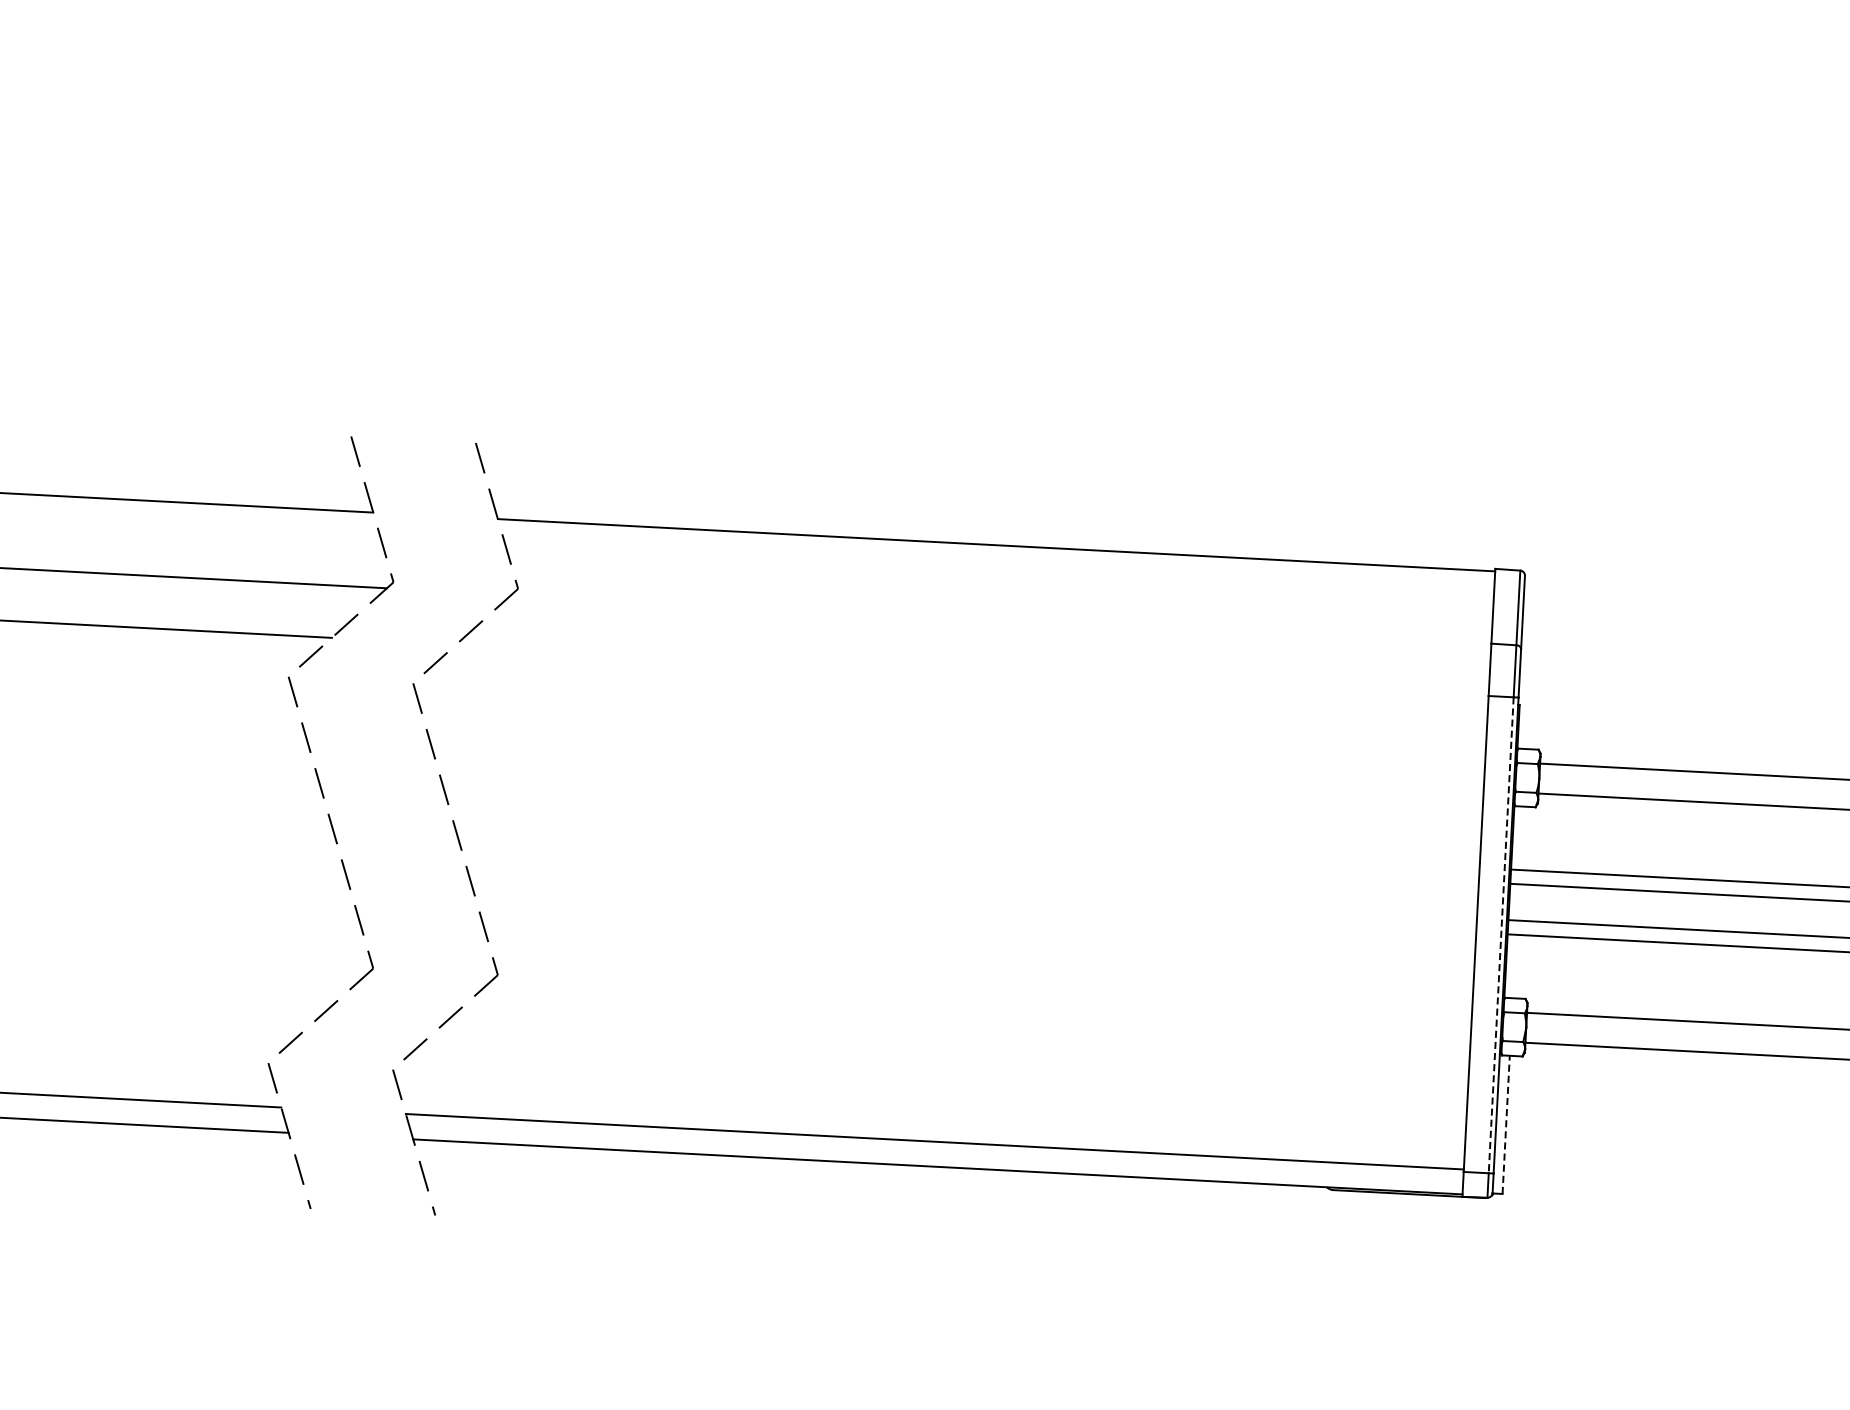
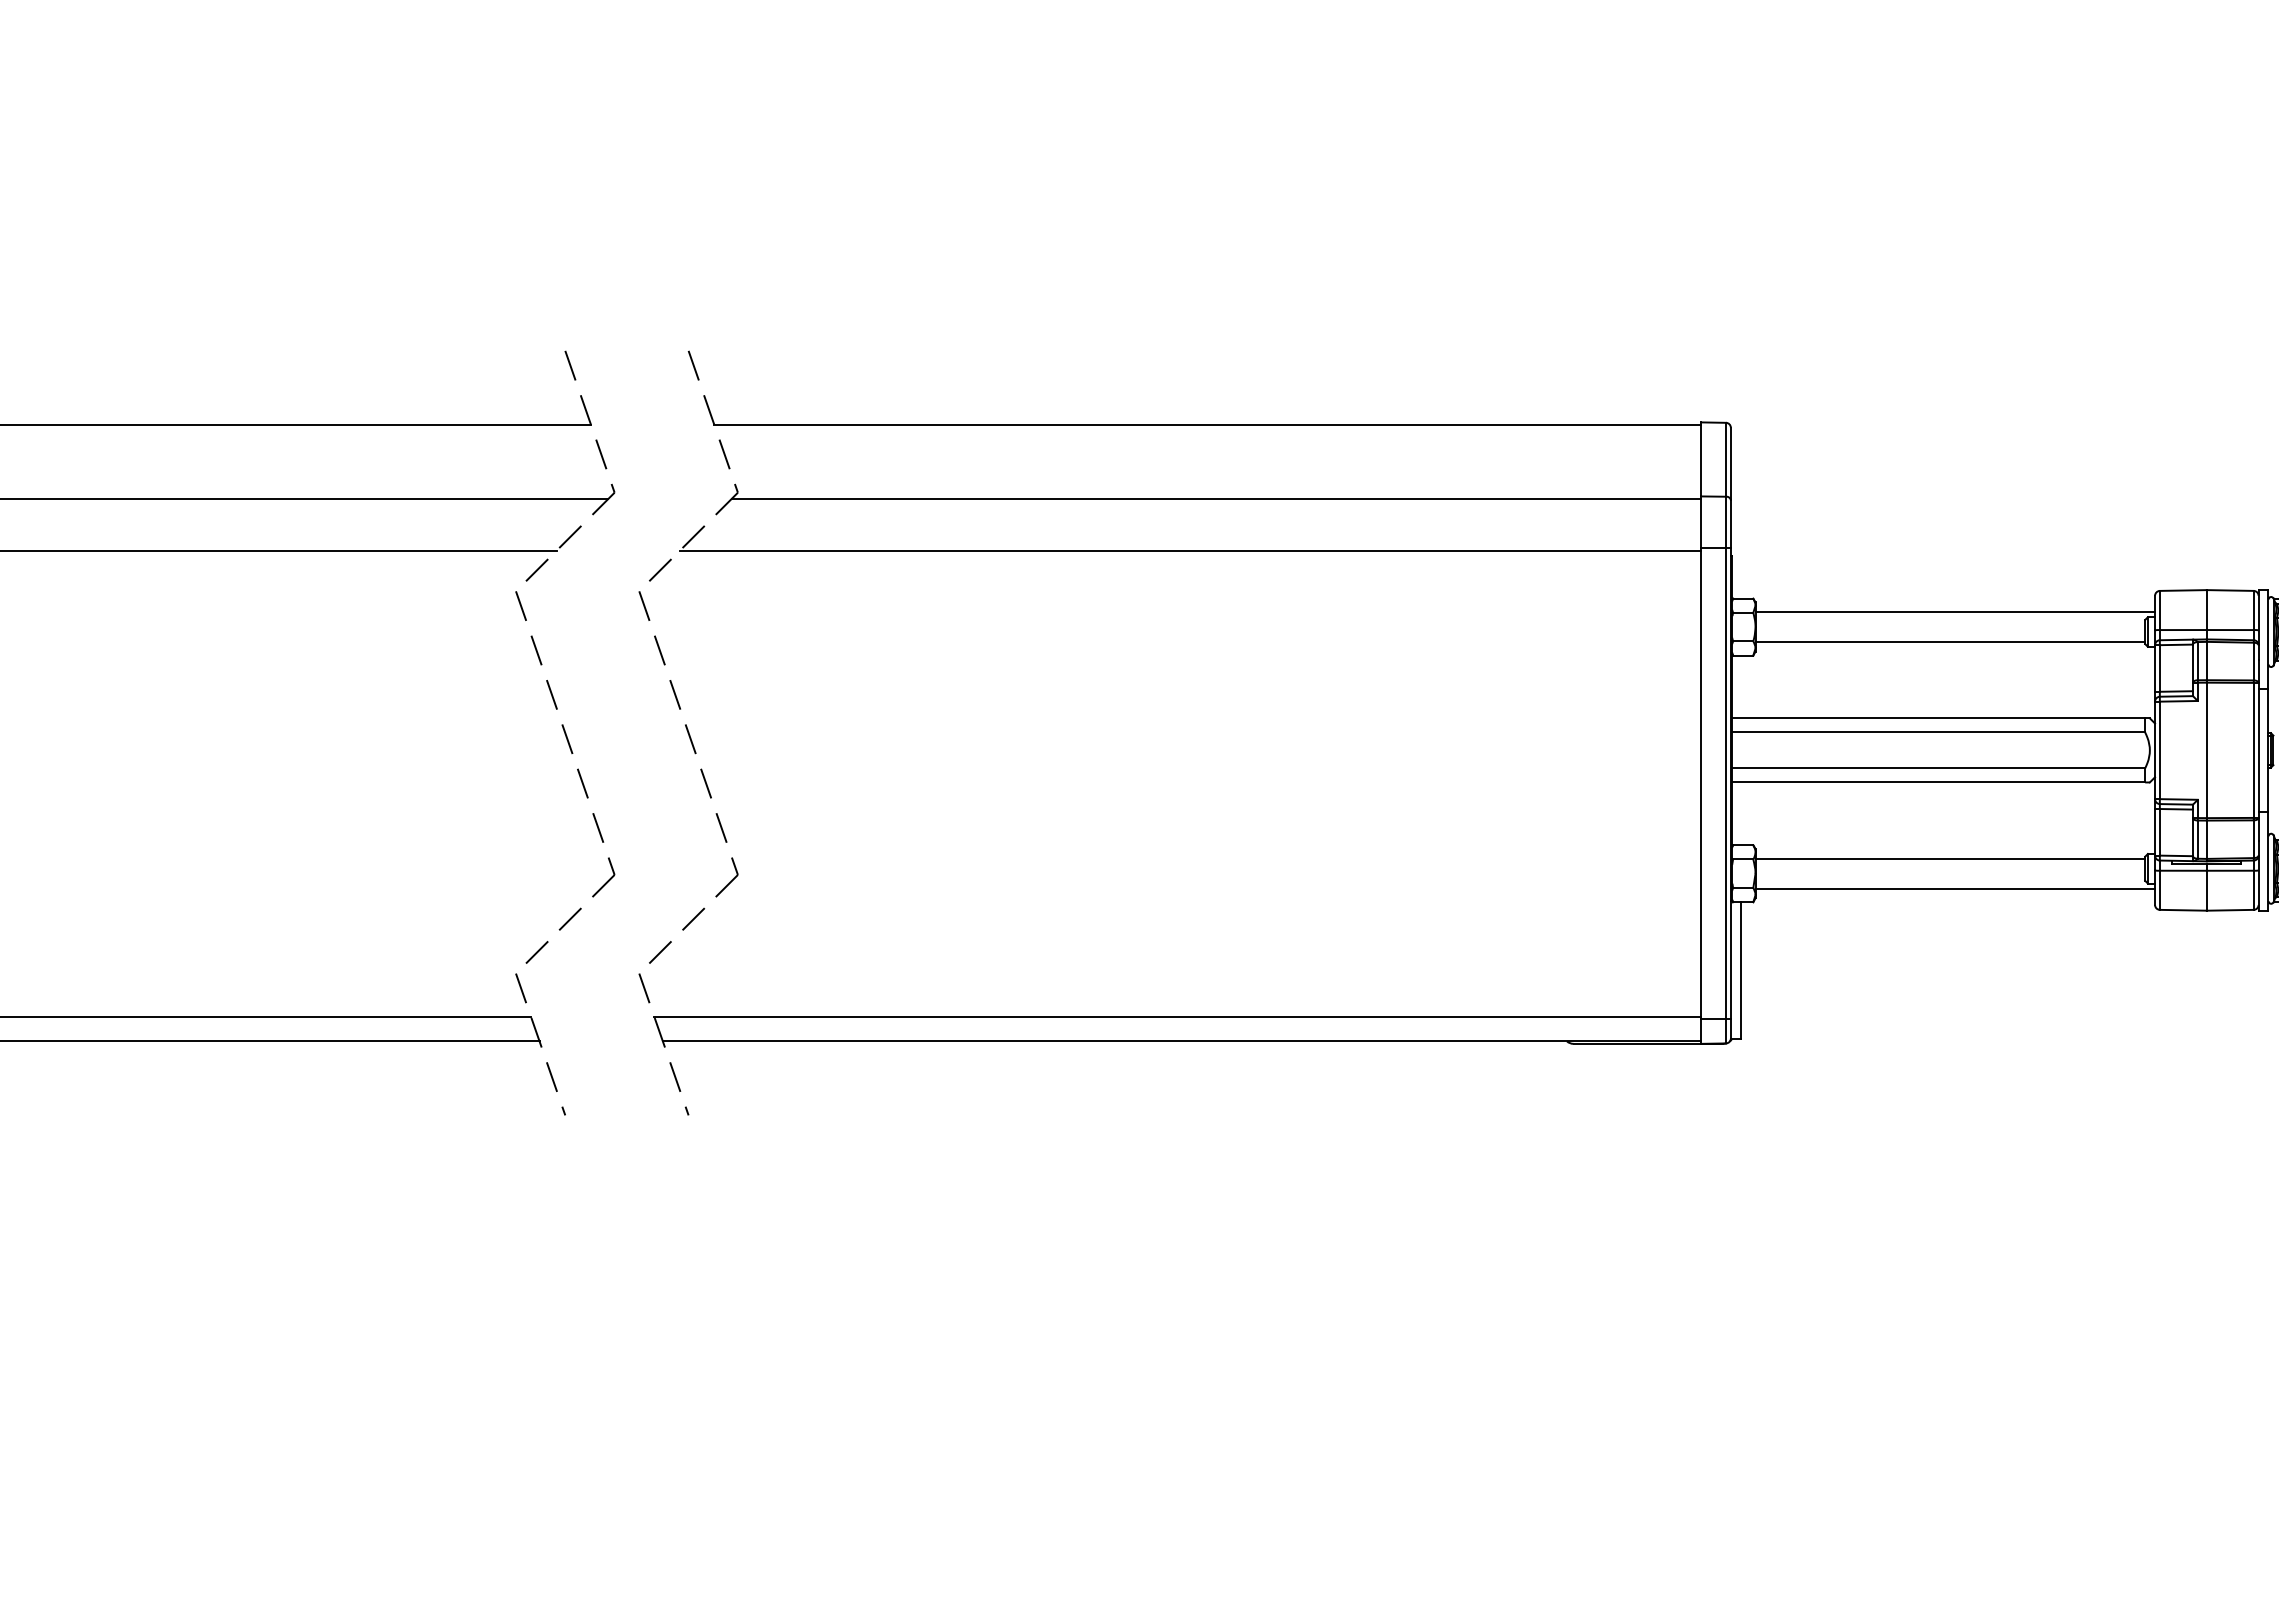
line: (1001, 620) -> (1216, 498), added
line: (972, 671) -> (1190, 550), added
line: (1501, 936) -> (1726, 784), dashed -> solid
line: (1505, 1124) -> (1740, 970), dashed -> solid

